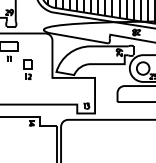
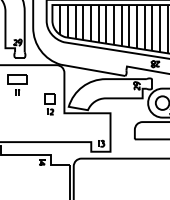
part: (27, 69) -> (49, 104), moved

